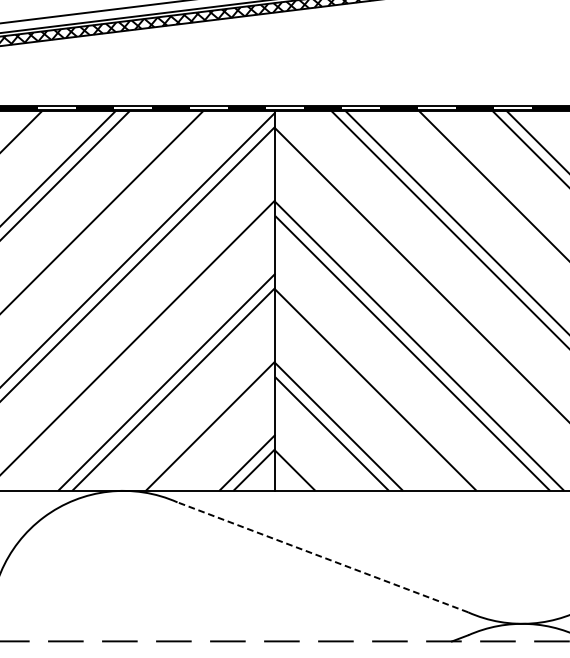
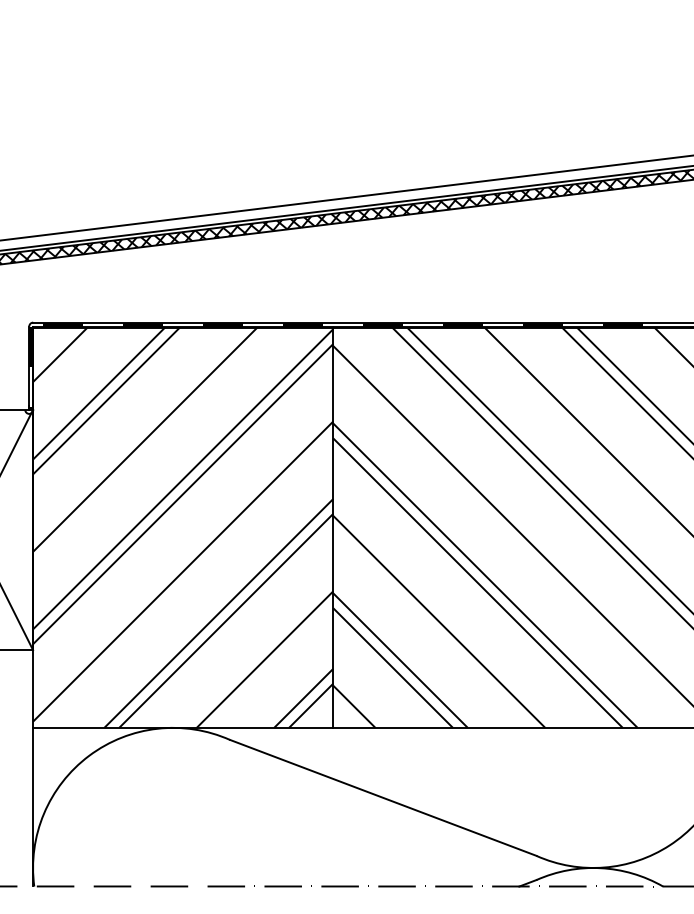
line: (323, 556) -> (383, 797), dashed -> solid

